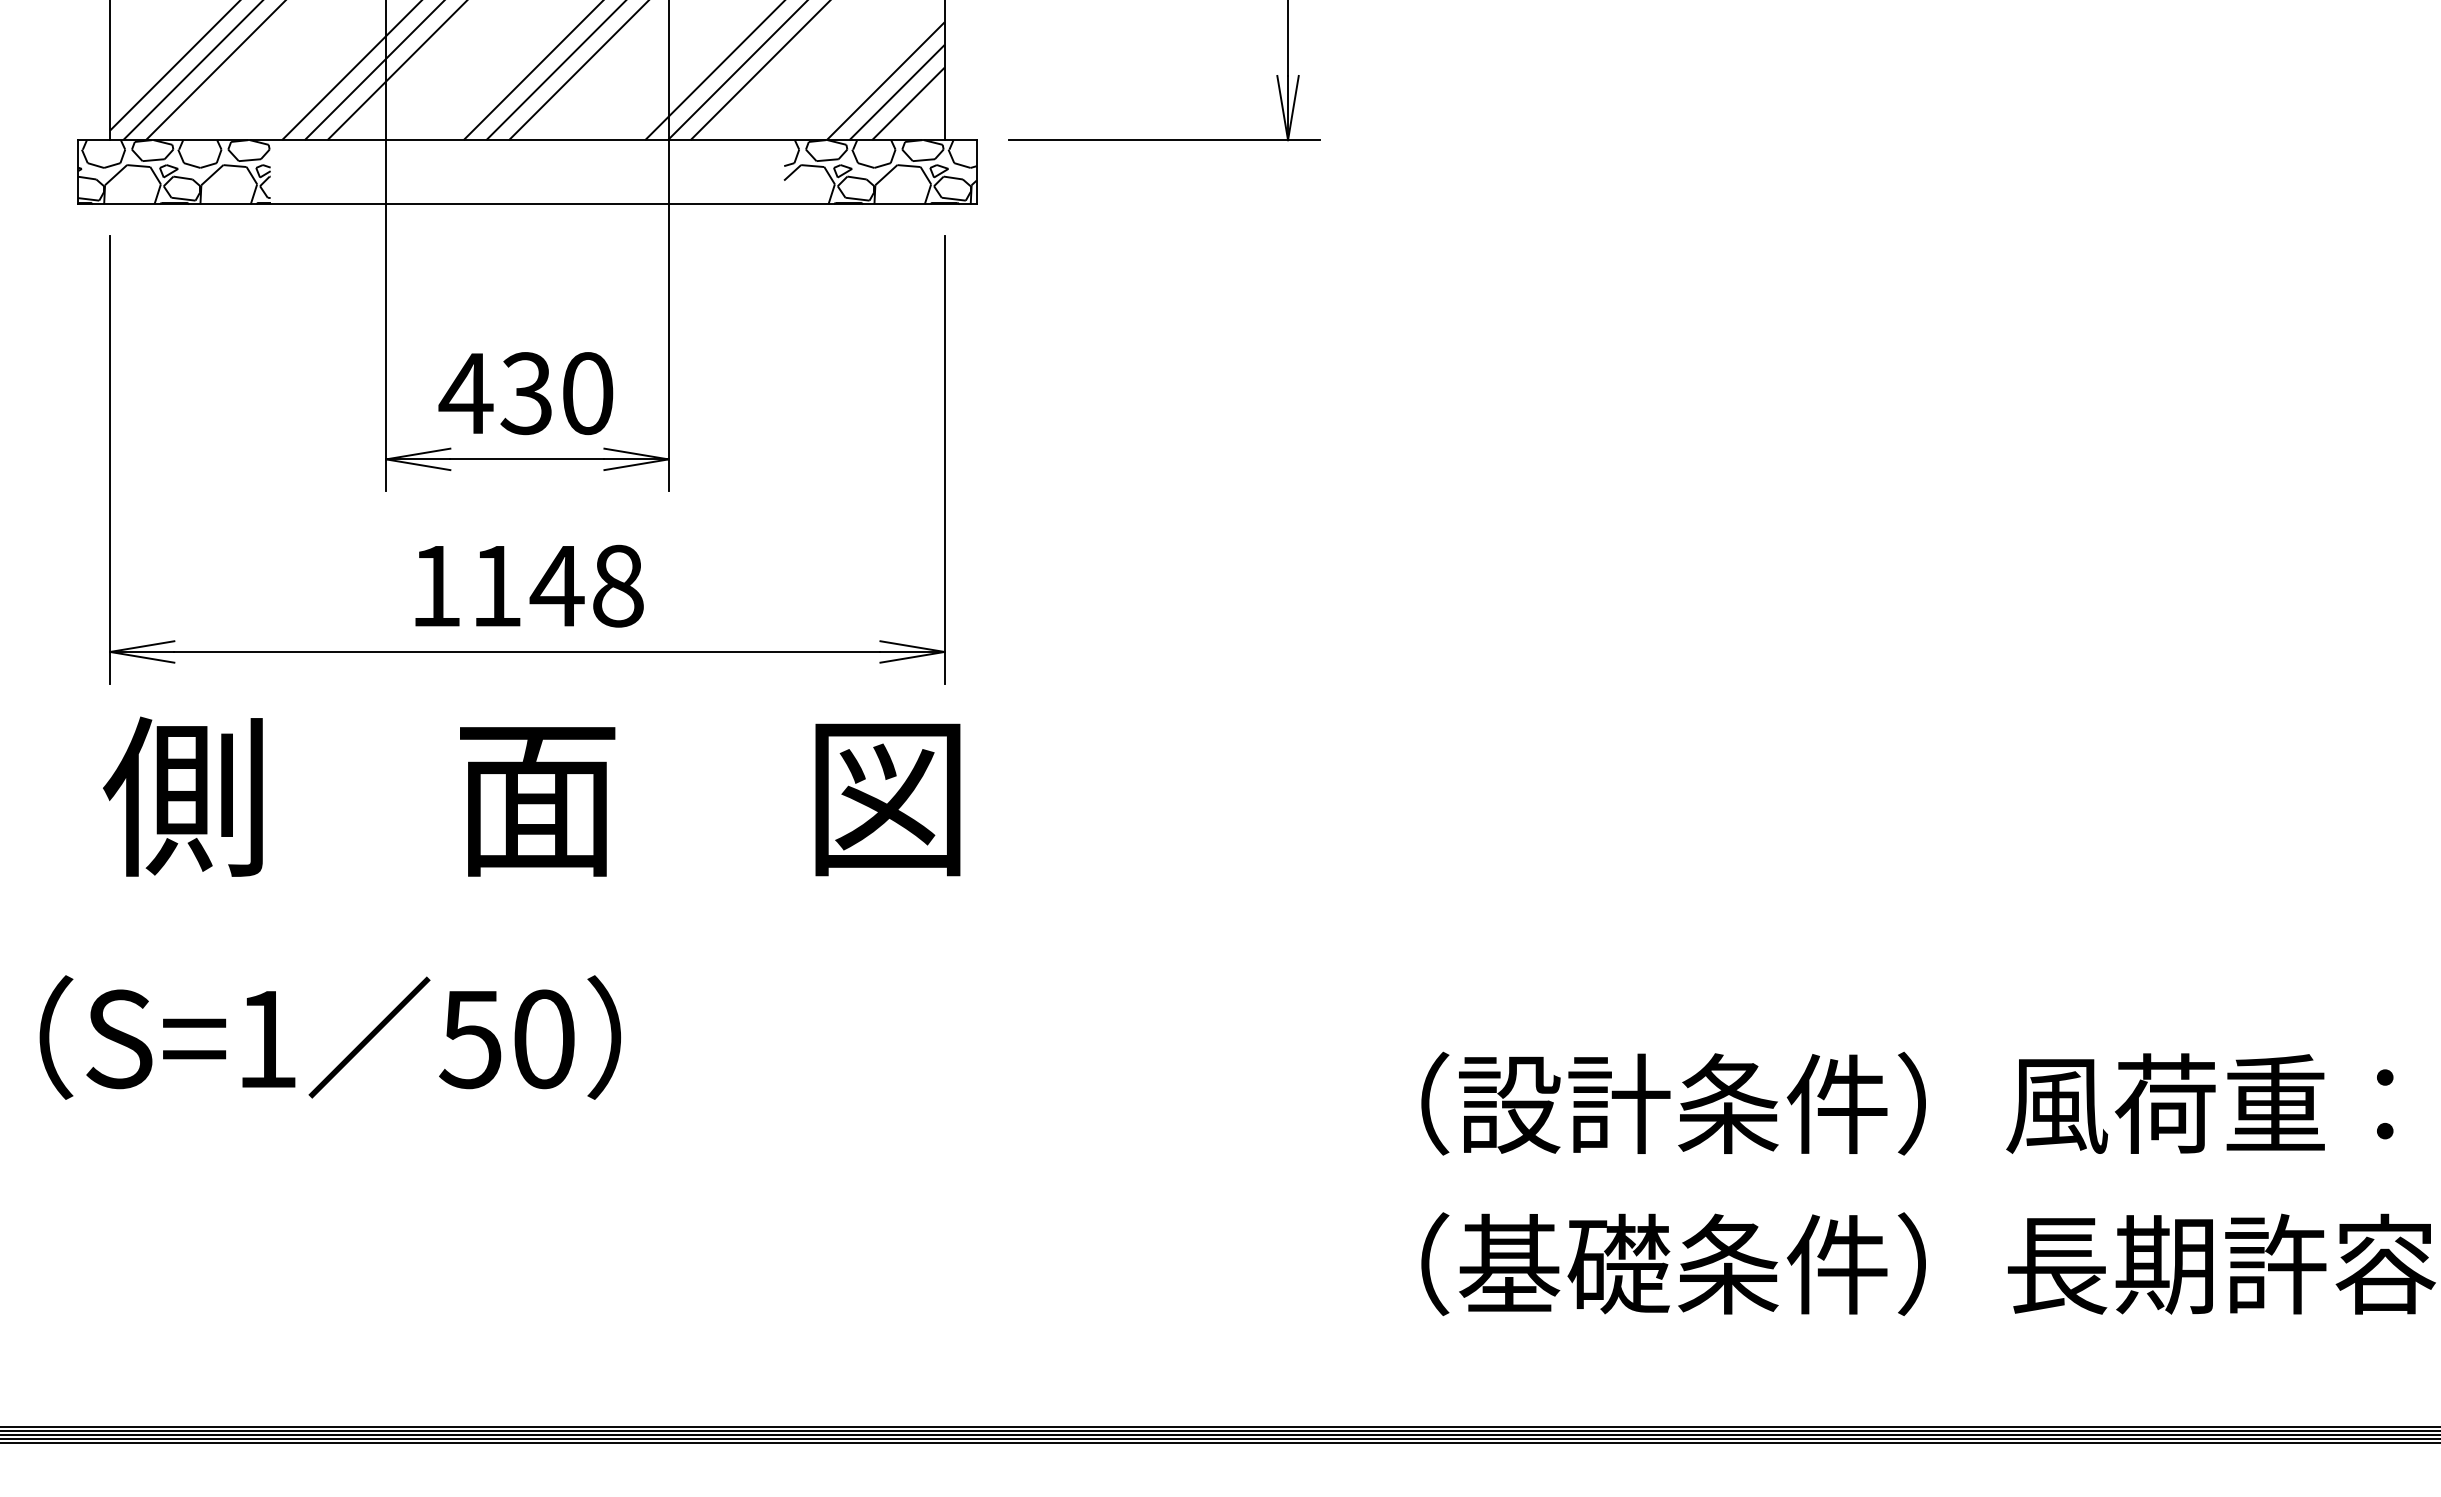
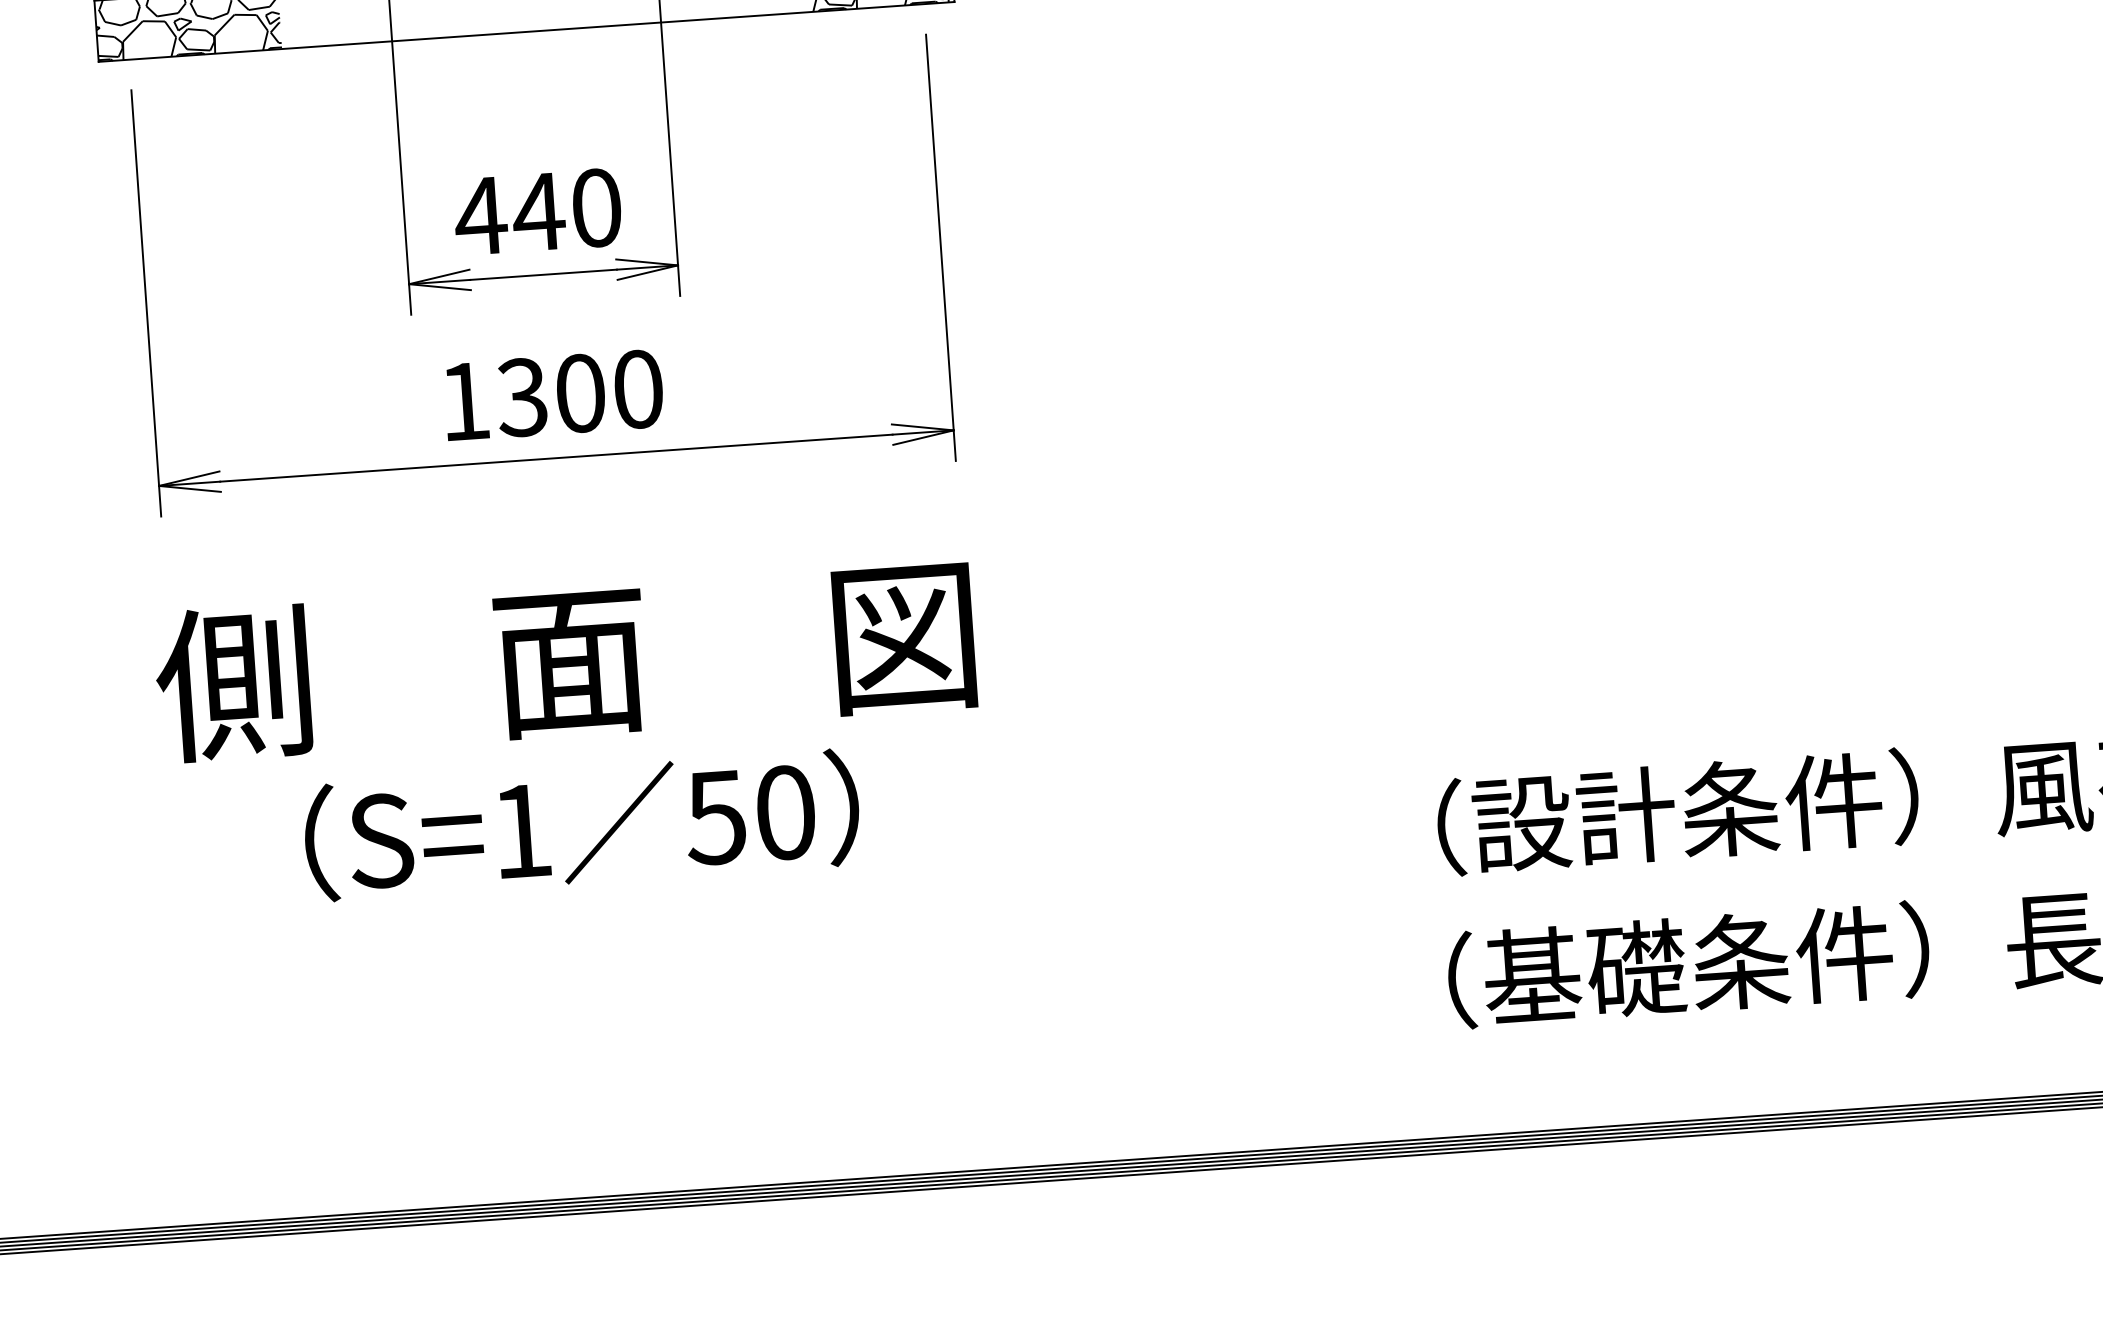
text: (526, 393) -> (538, 212), 430 -> 440
text: (556, 585) -> (579, 392), 1148 -> 1300
text: (531, 796) -> (564, 660), moved
text: (329, 1037) -> (581, 825), moved

